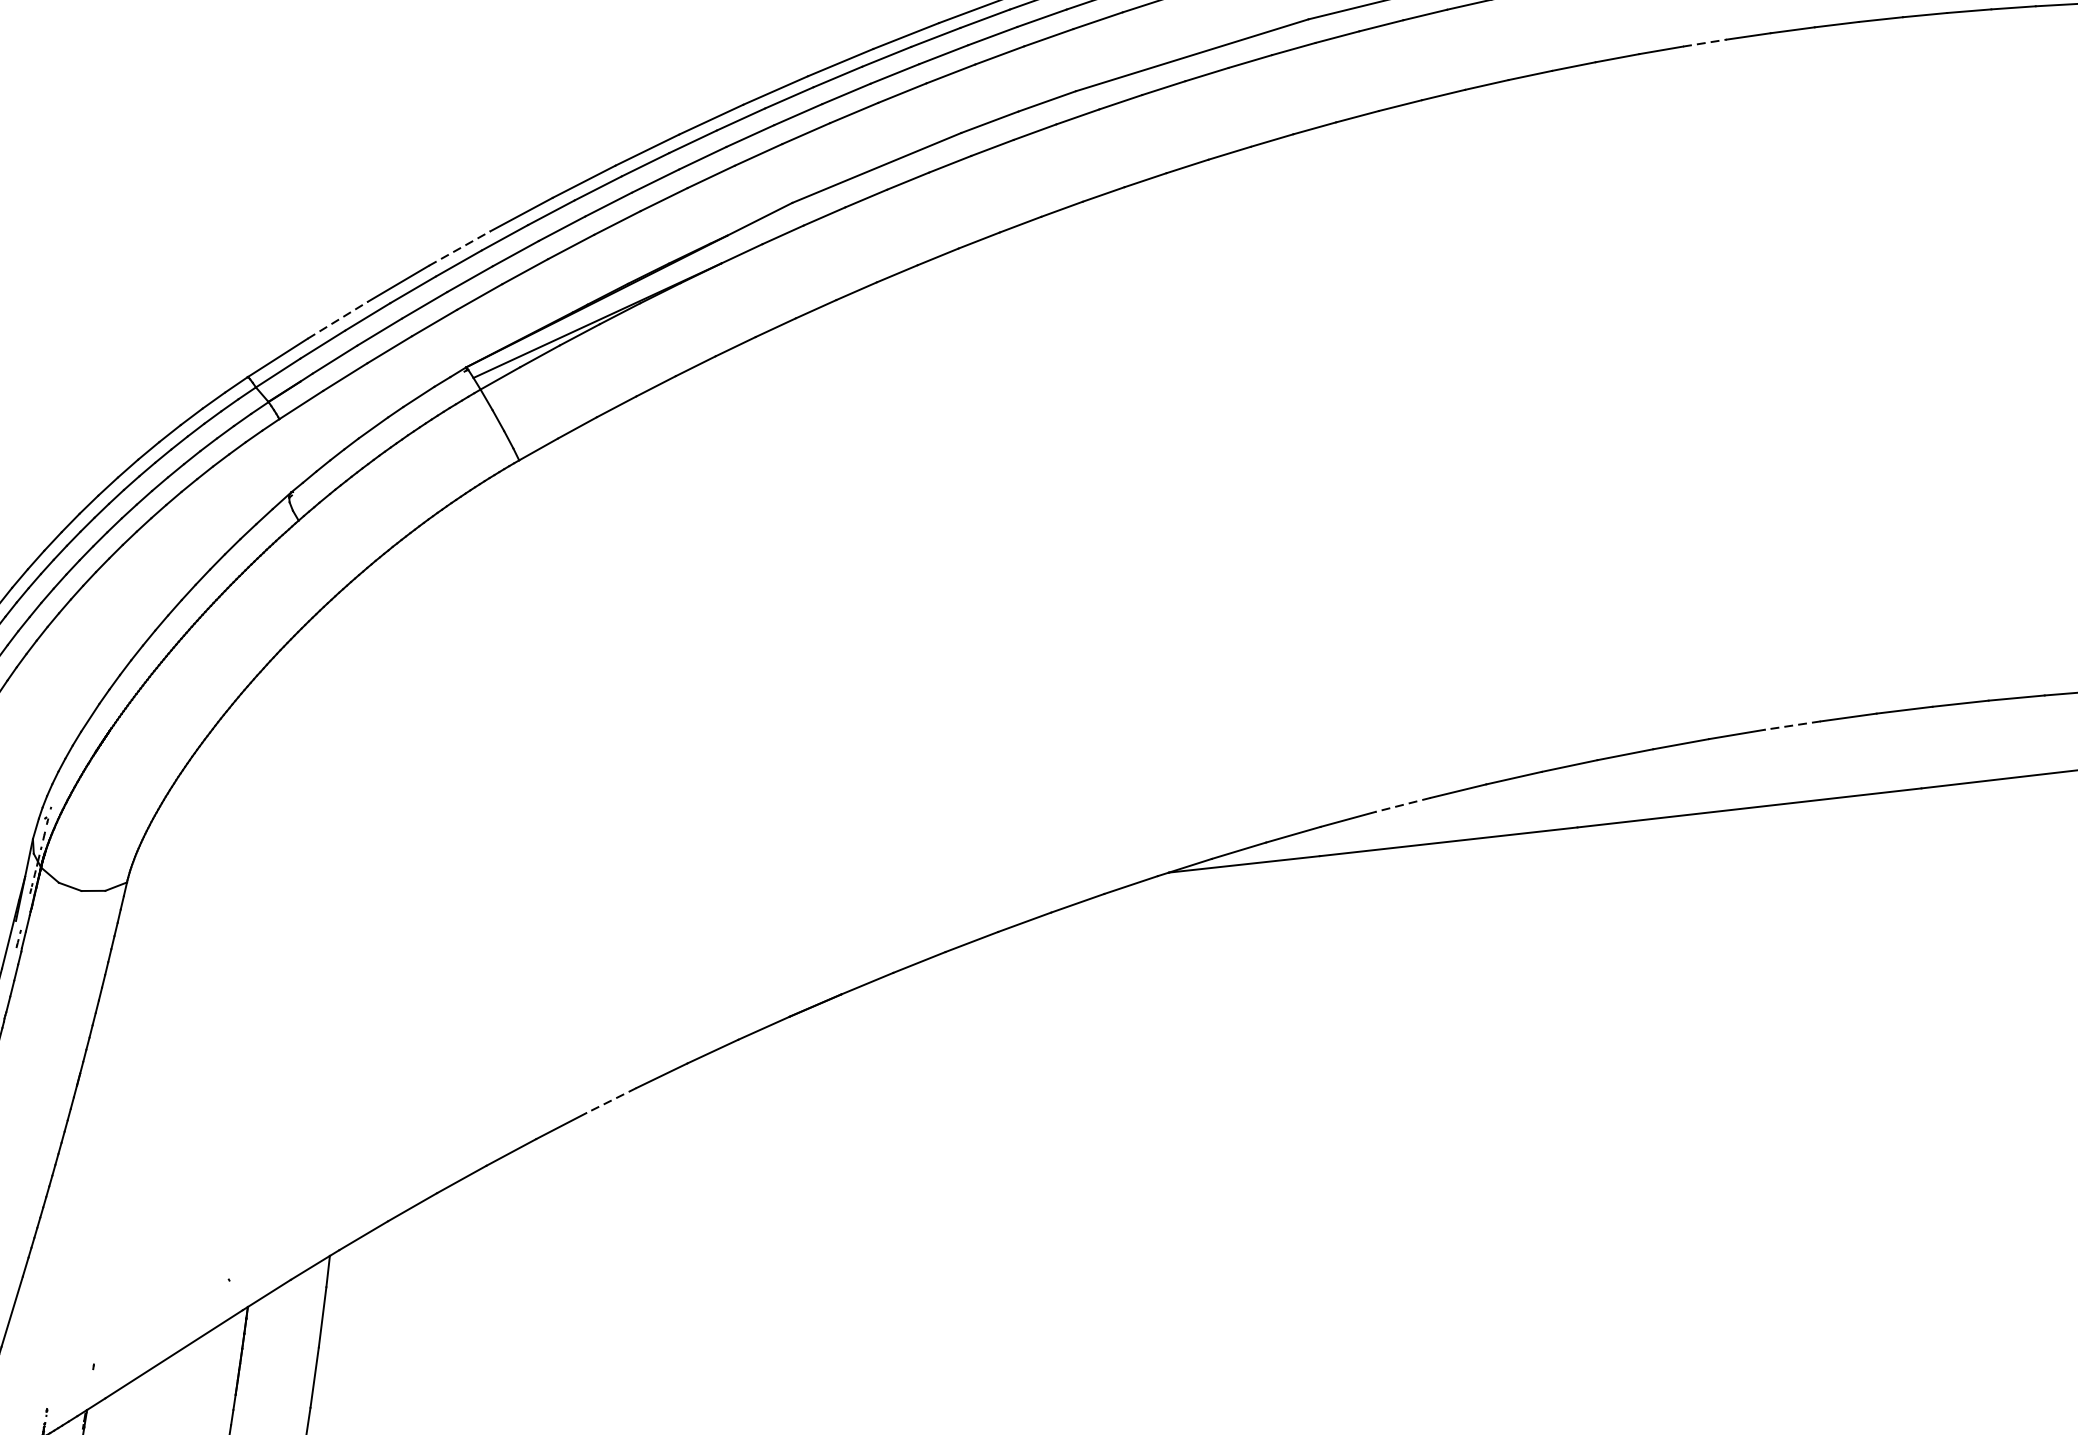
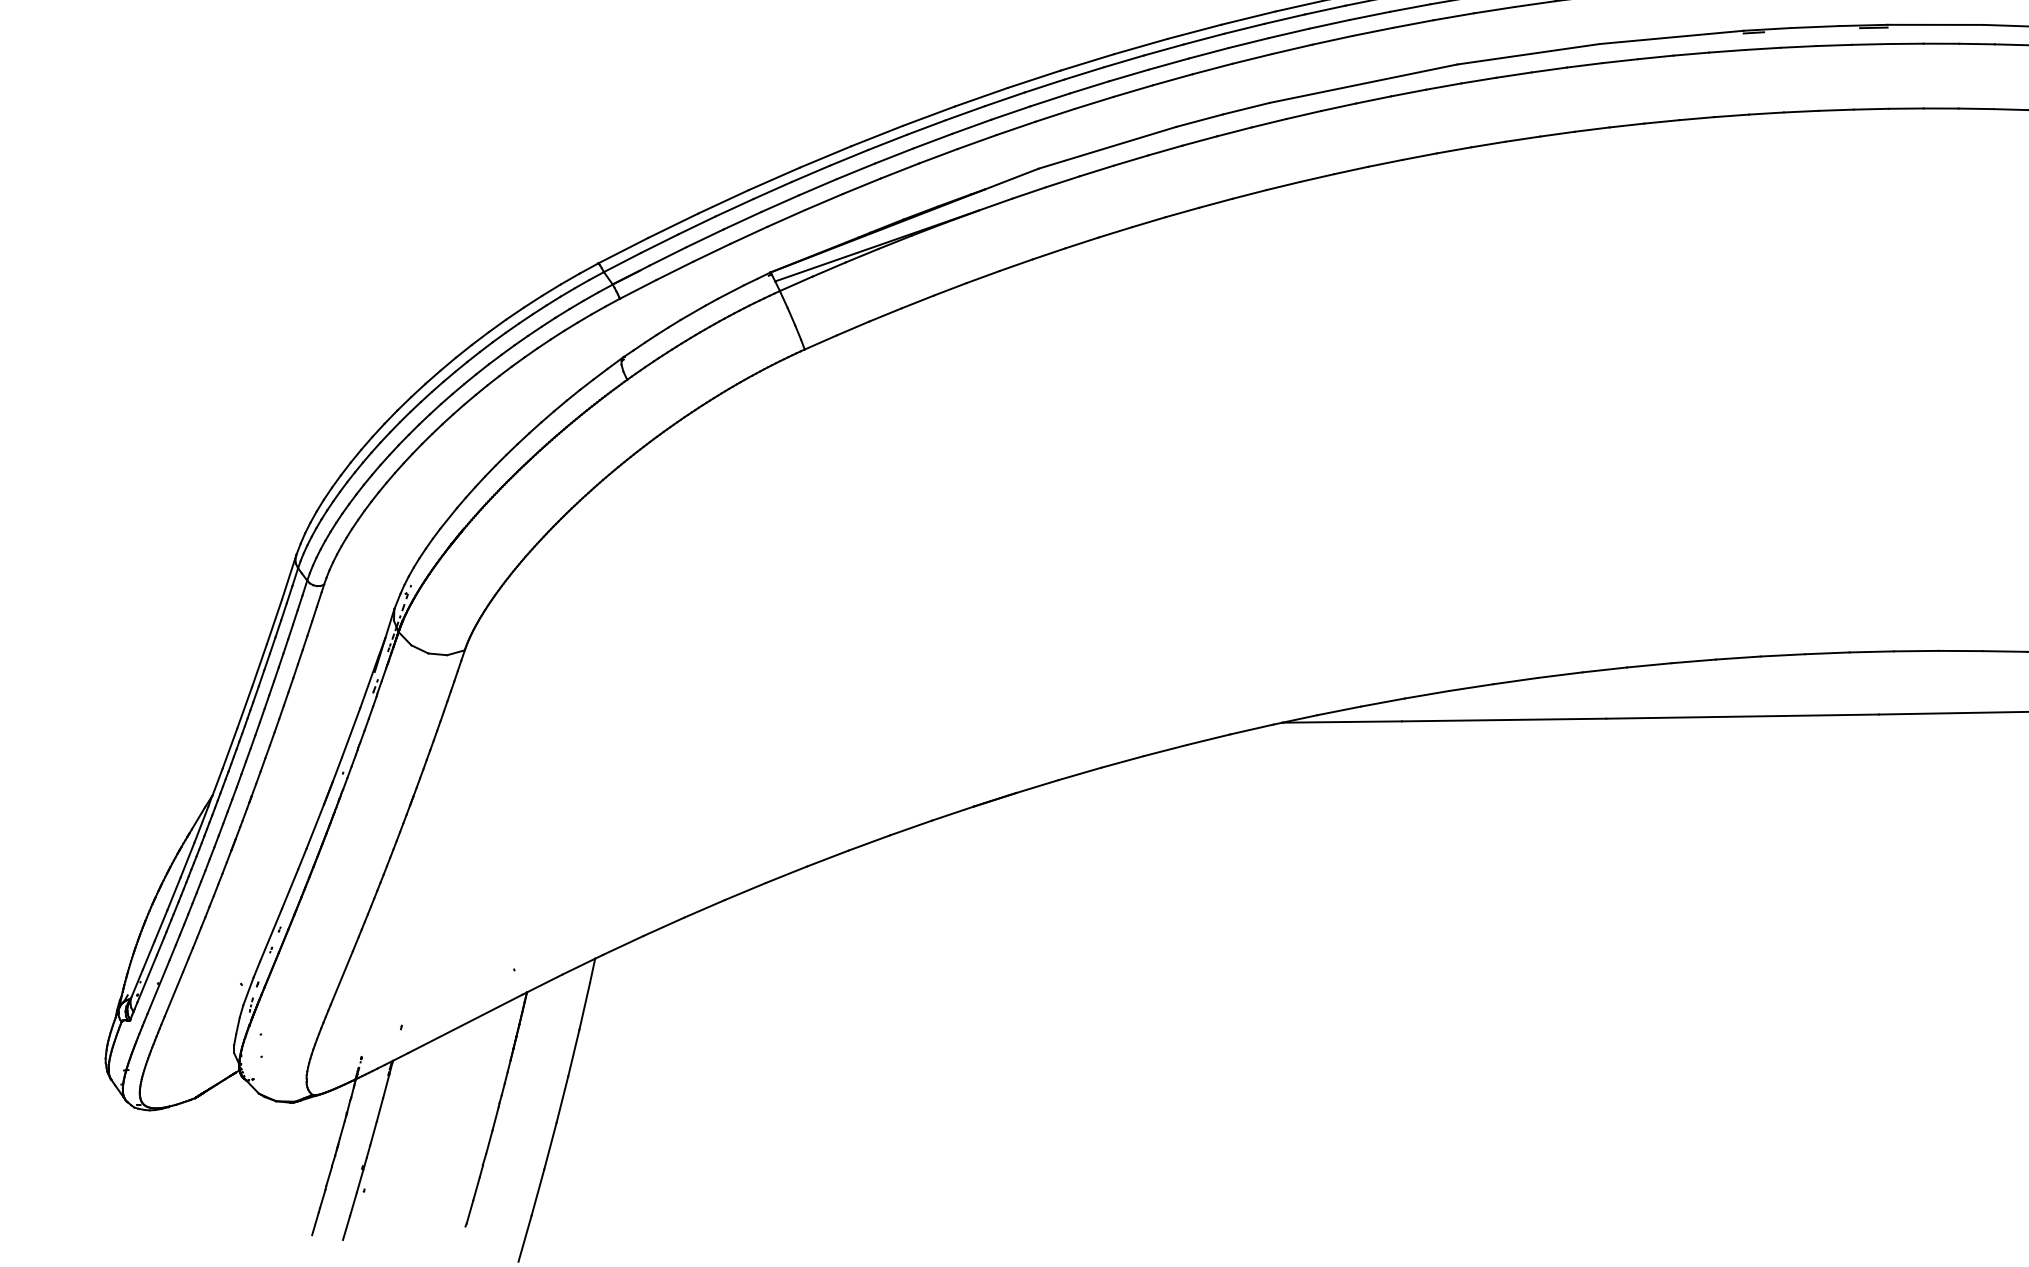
line: (1706, 42) -> (1767, 113), dashed -> solid
line: (459, 248) -> (774, 178), dashed -> solid
line: (338, 319) -> (673, 225), dashed -> solid
line: (1792, 725) -> (1782, 655), dashed -> solid
line: (1402, 804) -> (1470, 687), dashed -> solid
line: (610, 1100) -> (827, 858), dashed -> solid

